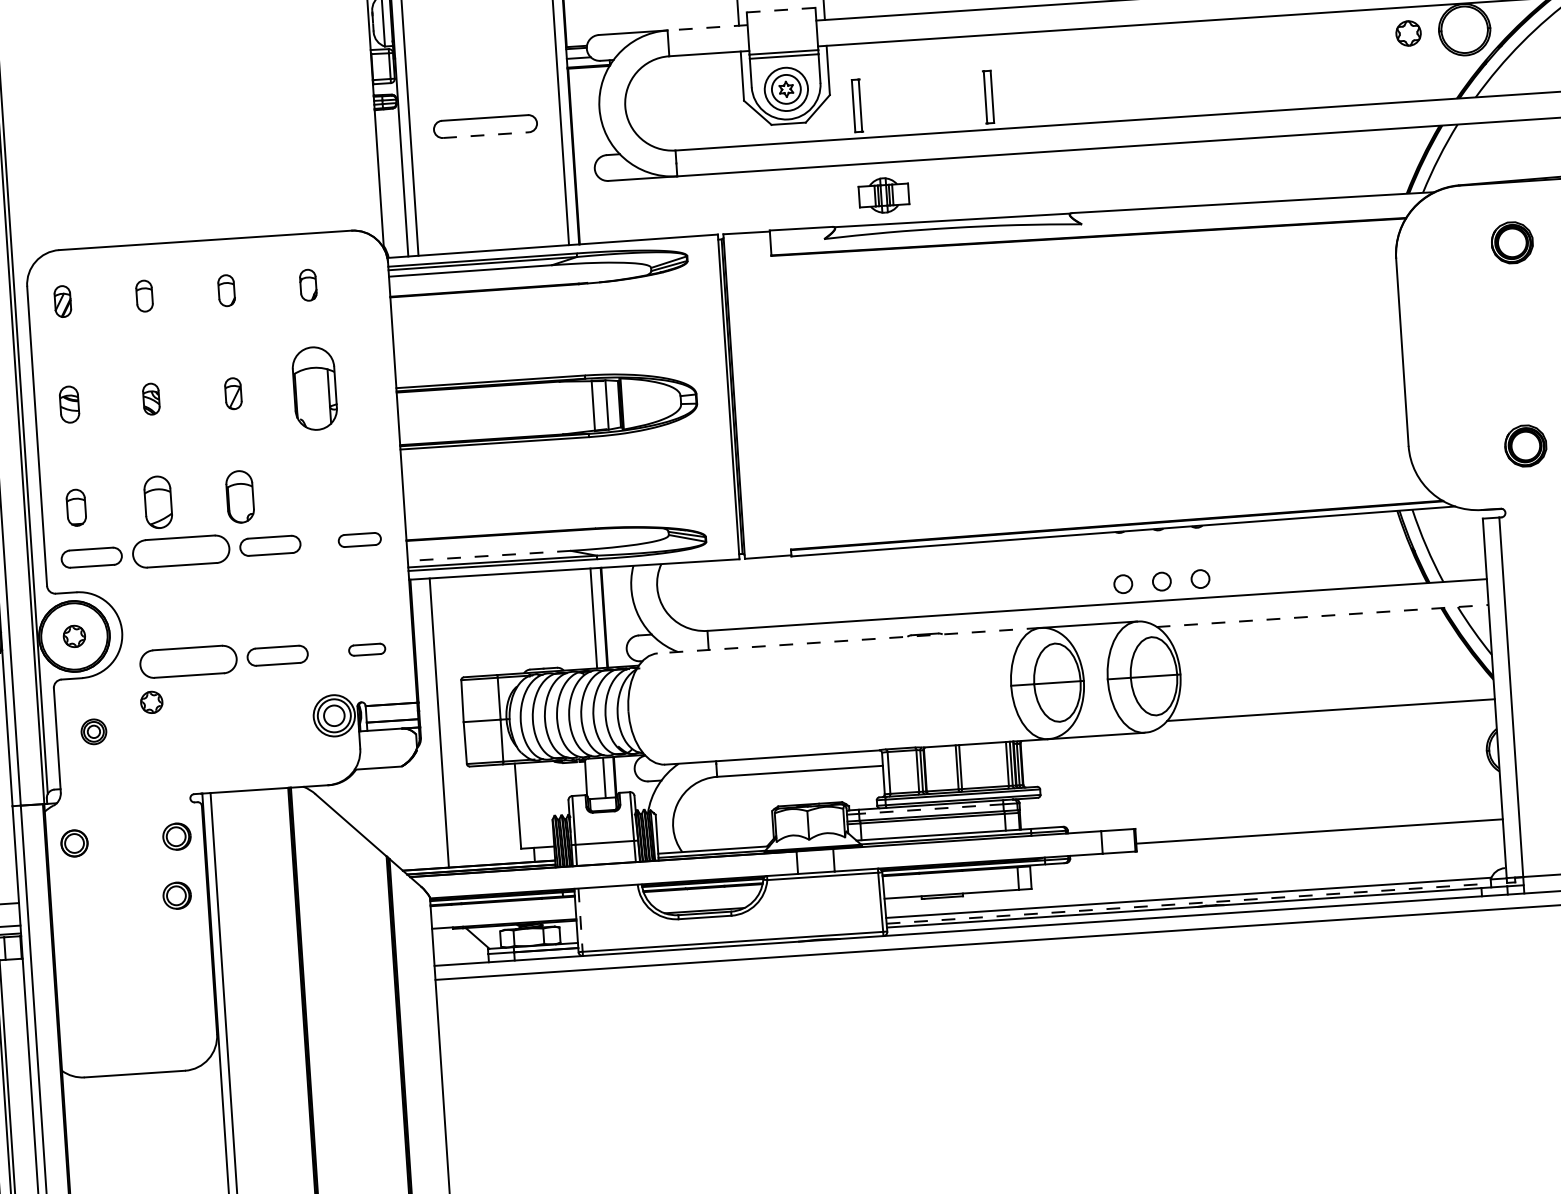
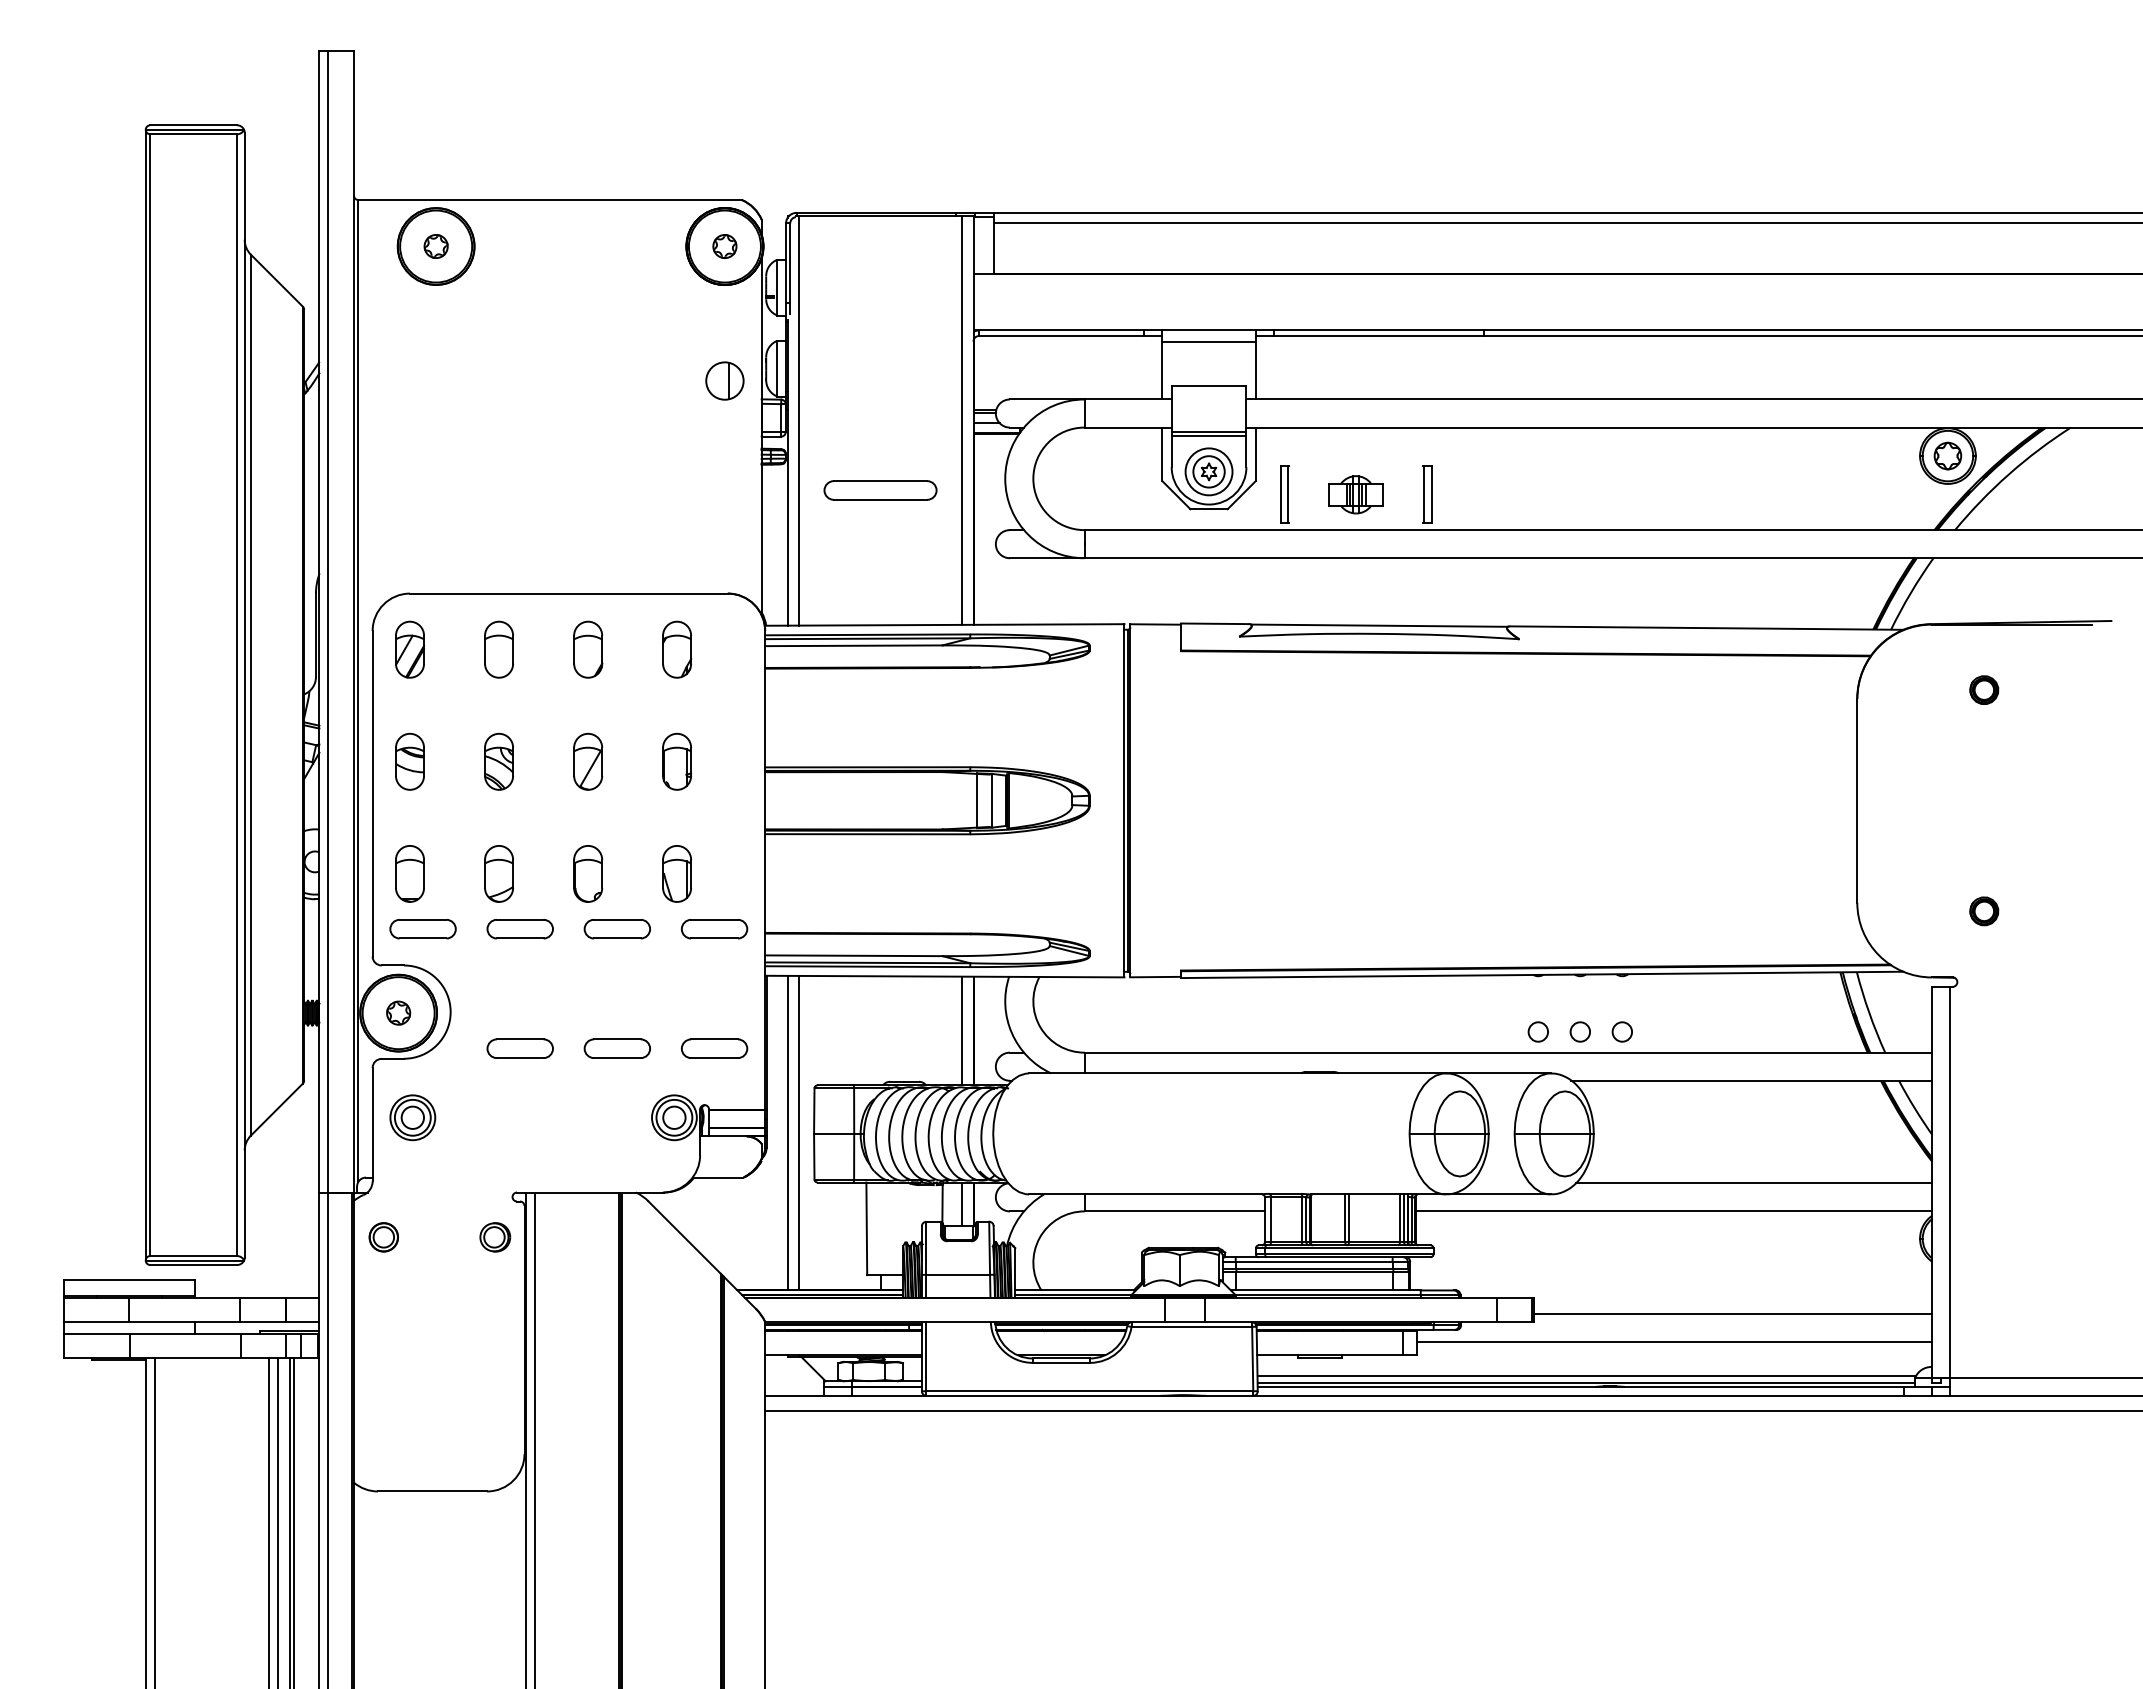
line: (780, 10) -> (1208, 385), dashed -> solid
line: (707, 27) -> (1128, 399), dashed -> solid
part: (1408, 32) -> (1947, 455), moved
part: (335, 34) -> (724, 380), added
line: (486, 134) -> (880, 499), dashed -> solid
part: (883, 195) -> (1355, 494), moved
part: (1512, 242) -> (1984, 689), size x0.62
part: (308, 285) -> (677, 649), size x1.67
part: (226, 290) -> (588, 649), size x1.67
part: (144, 296) -> (498, 649), size x1.67
part: (63, 301) -> (410, 649), size x1.67
part: (315, 388) -> (677, 761), size x0.62
part: (233, 393) -> (588, 761), size x1.67
part: (150, 399) -> (498, 761), size x1.67
part: (69, 404) -> (409, 761), size x1.43
part: (1526, 446) -> (1984, 911), size x0.62
part: (321, 491) -> (676, 873), added
part: (75, 507) -> (409, 873), size x1.43
part: (359, 540) -> (714, 929), size x1.43
part: (180, 552) -> (519, 929), size x0.62
line: (489, 555) -> (853, 955), dashed -> solid
line: (1322, 615) -> (1751, 1080), dashed -> solid
line: (848, 640) -> (1236, 1073), dashed -> solid
part: (366, 649) -> (714, 1048), size x1.67
part: (187, 661) -> (519, 1048), size x0.62
part: (151, 701) -> (477, 1089), removed
line: (449, 721) -> (798, 1132), added
part: (93, 731) -> (412, 1117), size x1.67
line: (1258, 740) -> (1673, 1211), added
line: (930, 808) -> (1313, 1261), dashed -> solid
line: (1267, 861) -> (1674, 1342), added
part: (177, 895) -> (491, 1301), removed
line: (1188, 903) -> (1586, 1382), dashed -> solid
line: (580, 920) -> (926, 1357), dashed -> solid

